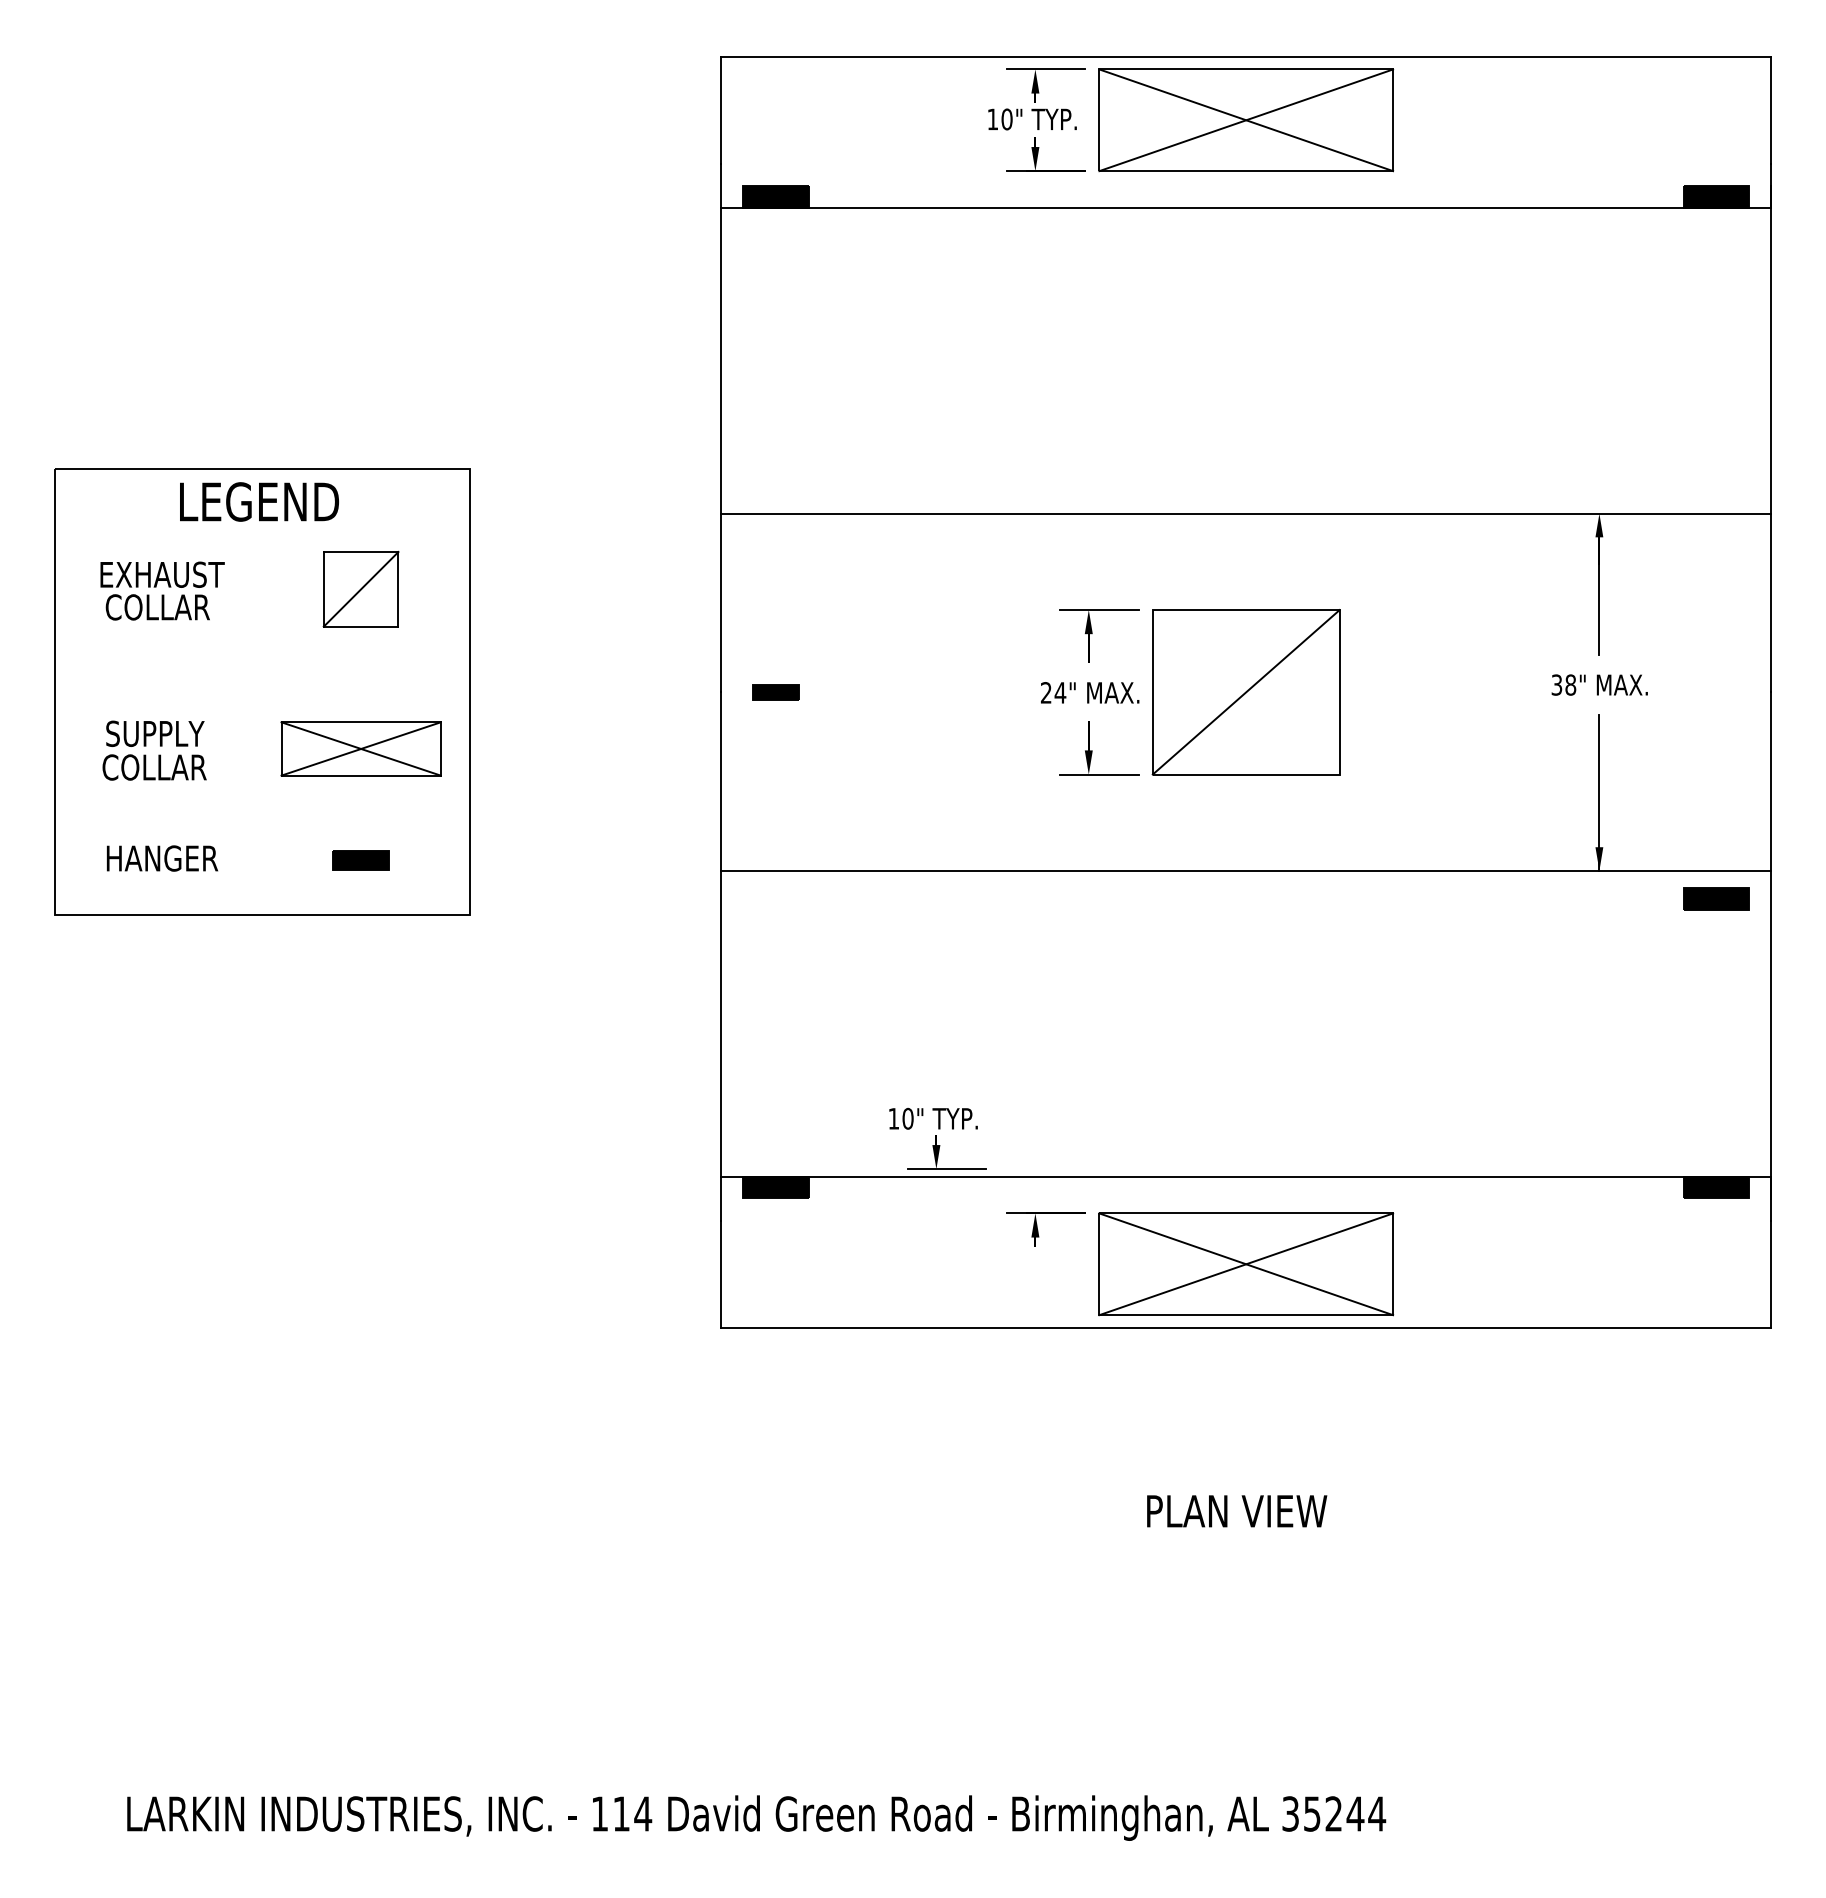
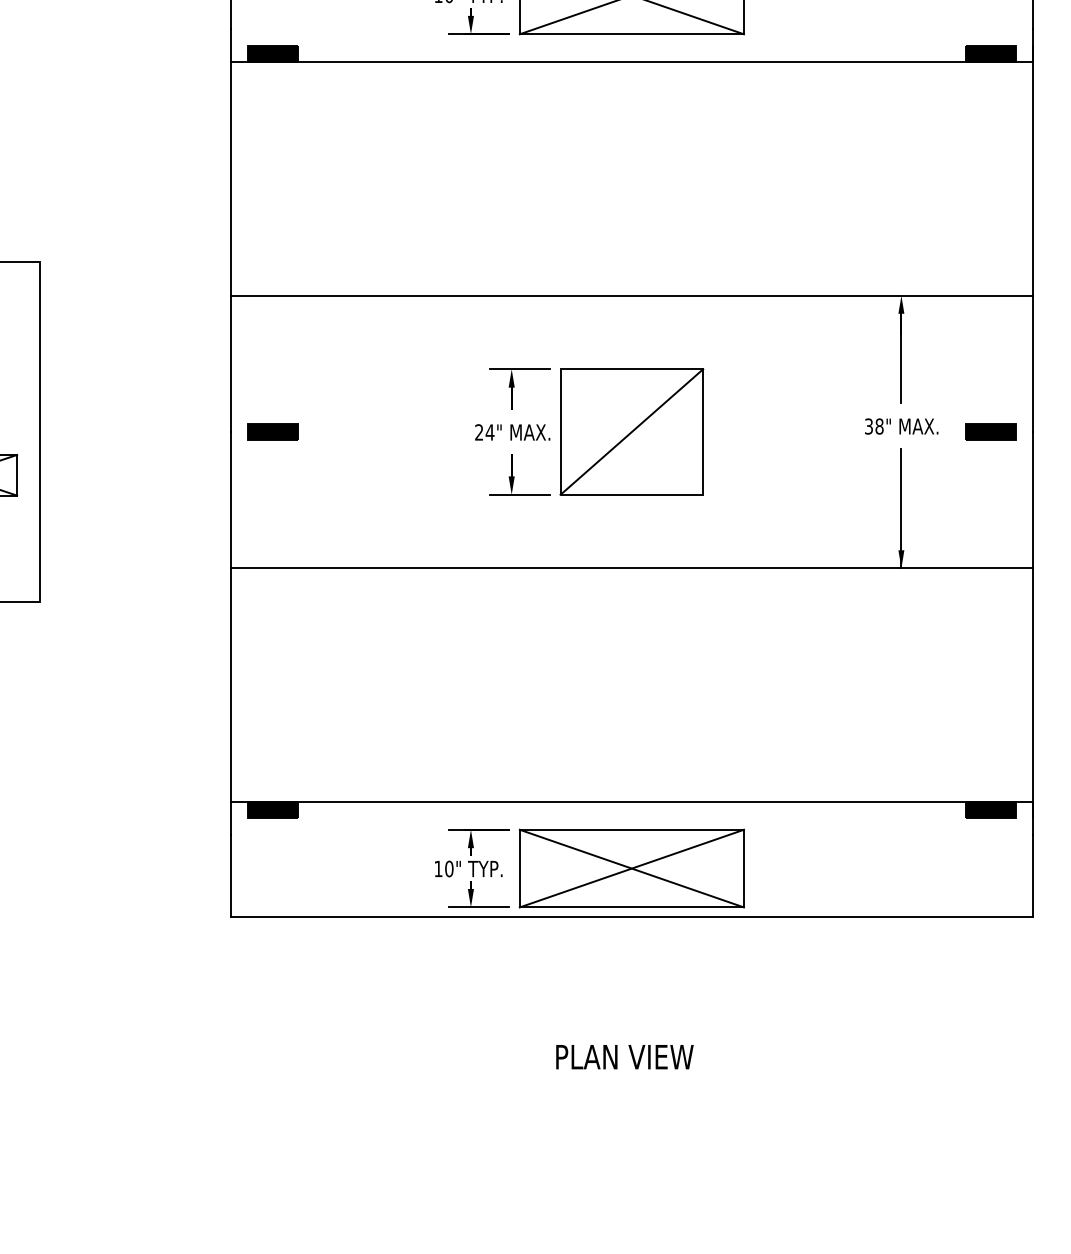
part: (775, 691) -> (272, 431), size x1.43
part: (1716, 898) -> (990, 431), moved
part: (937, 1138) -> (471, 884), moved

